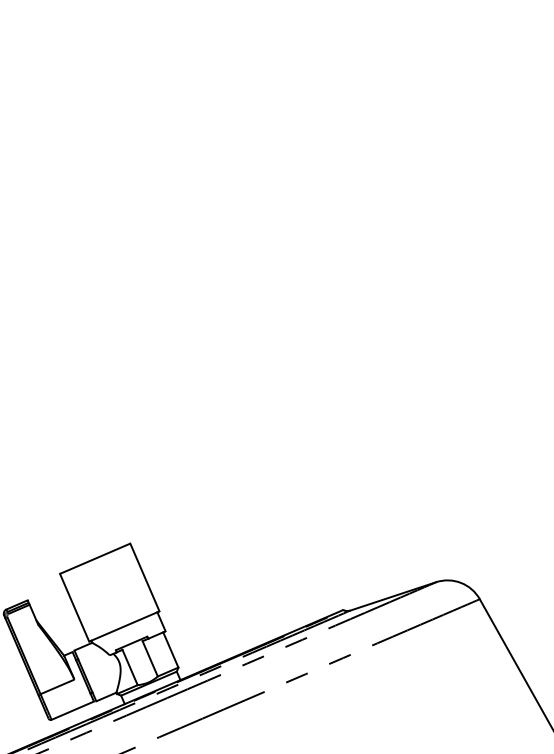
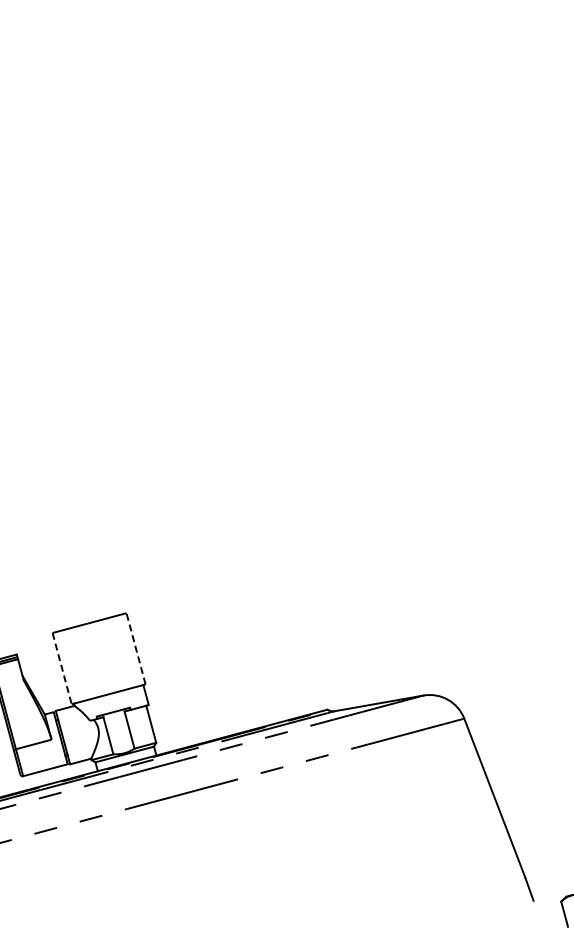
line: (145, 577) -> (136, 648), solid -> dashed
line: (74, 607) -> (62, 668), solid -> dashed

